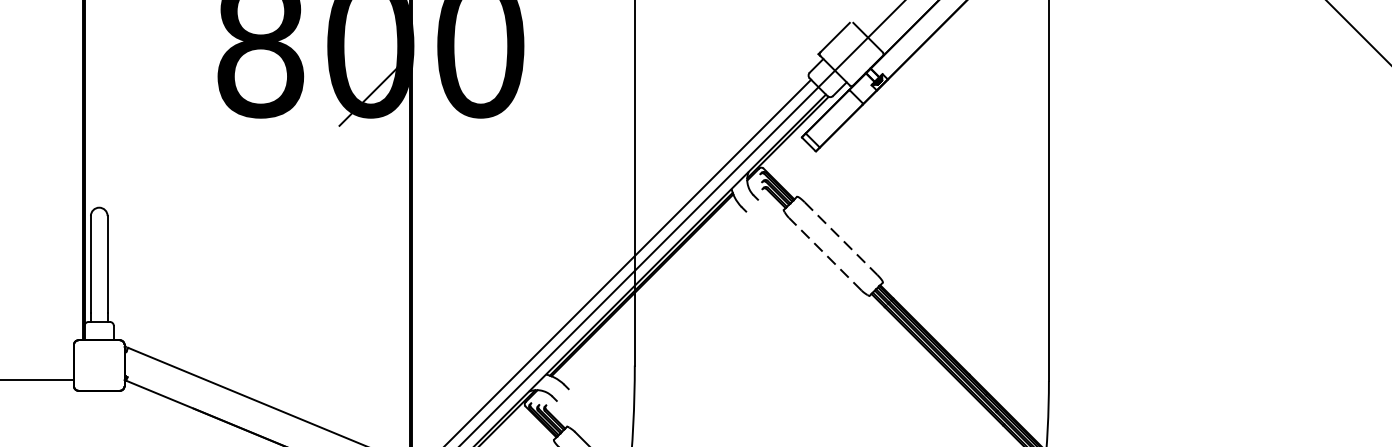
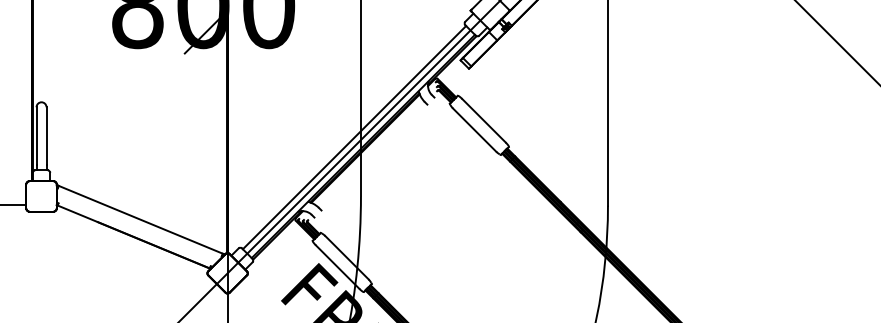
line: (840, 238) -> (483, 120), dashed -> solid
line: (825, 254) -> (474, 130), dashed -> solid

